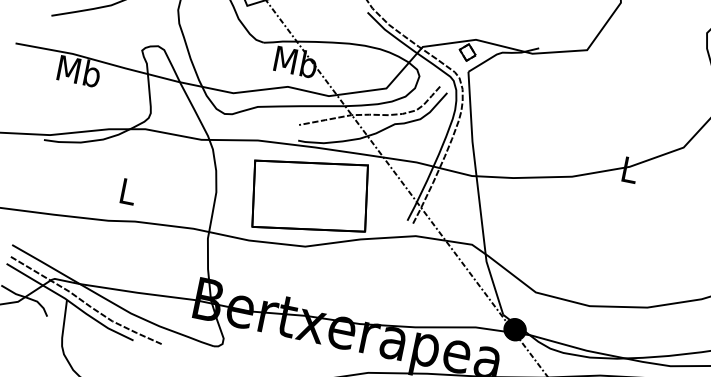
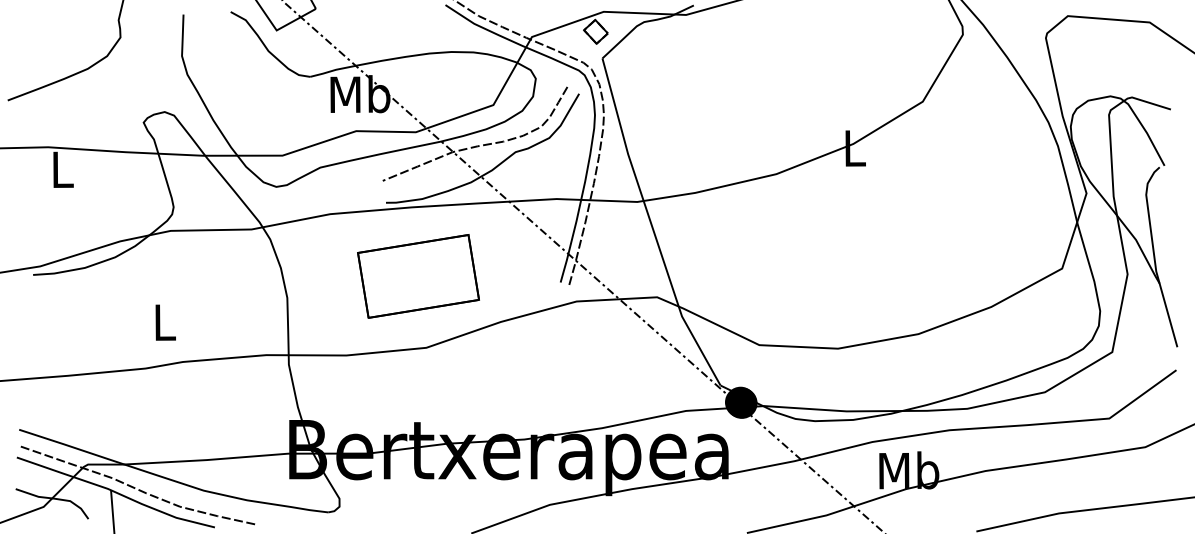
text: (79, 71) -> (62, 169), Mb -> L
part: (310, 196) -> (418, 276), size x0.7

